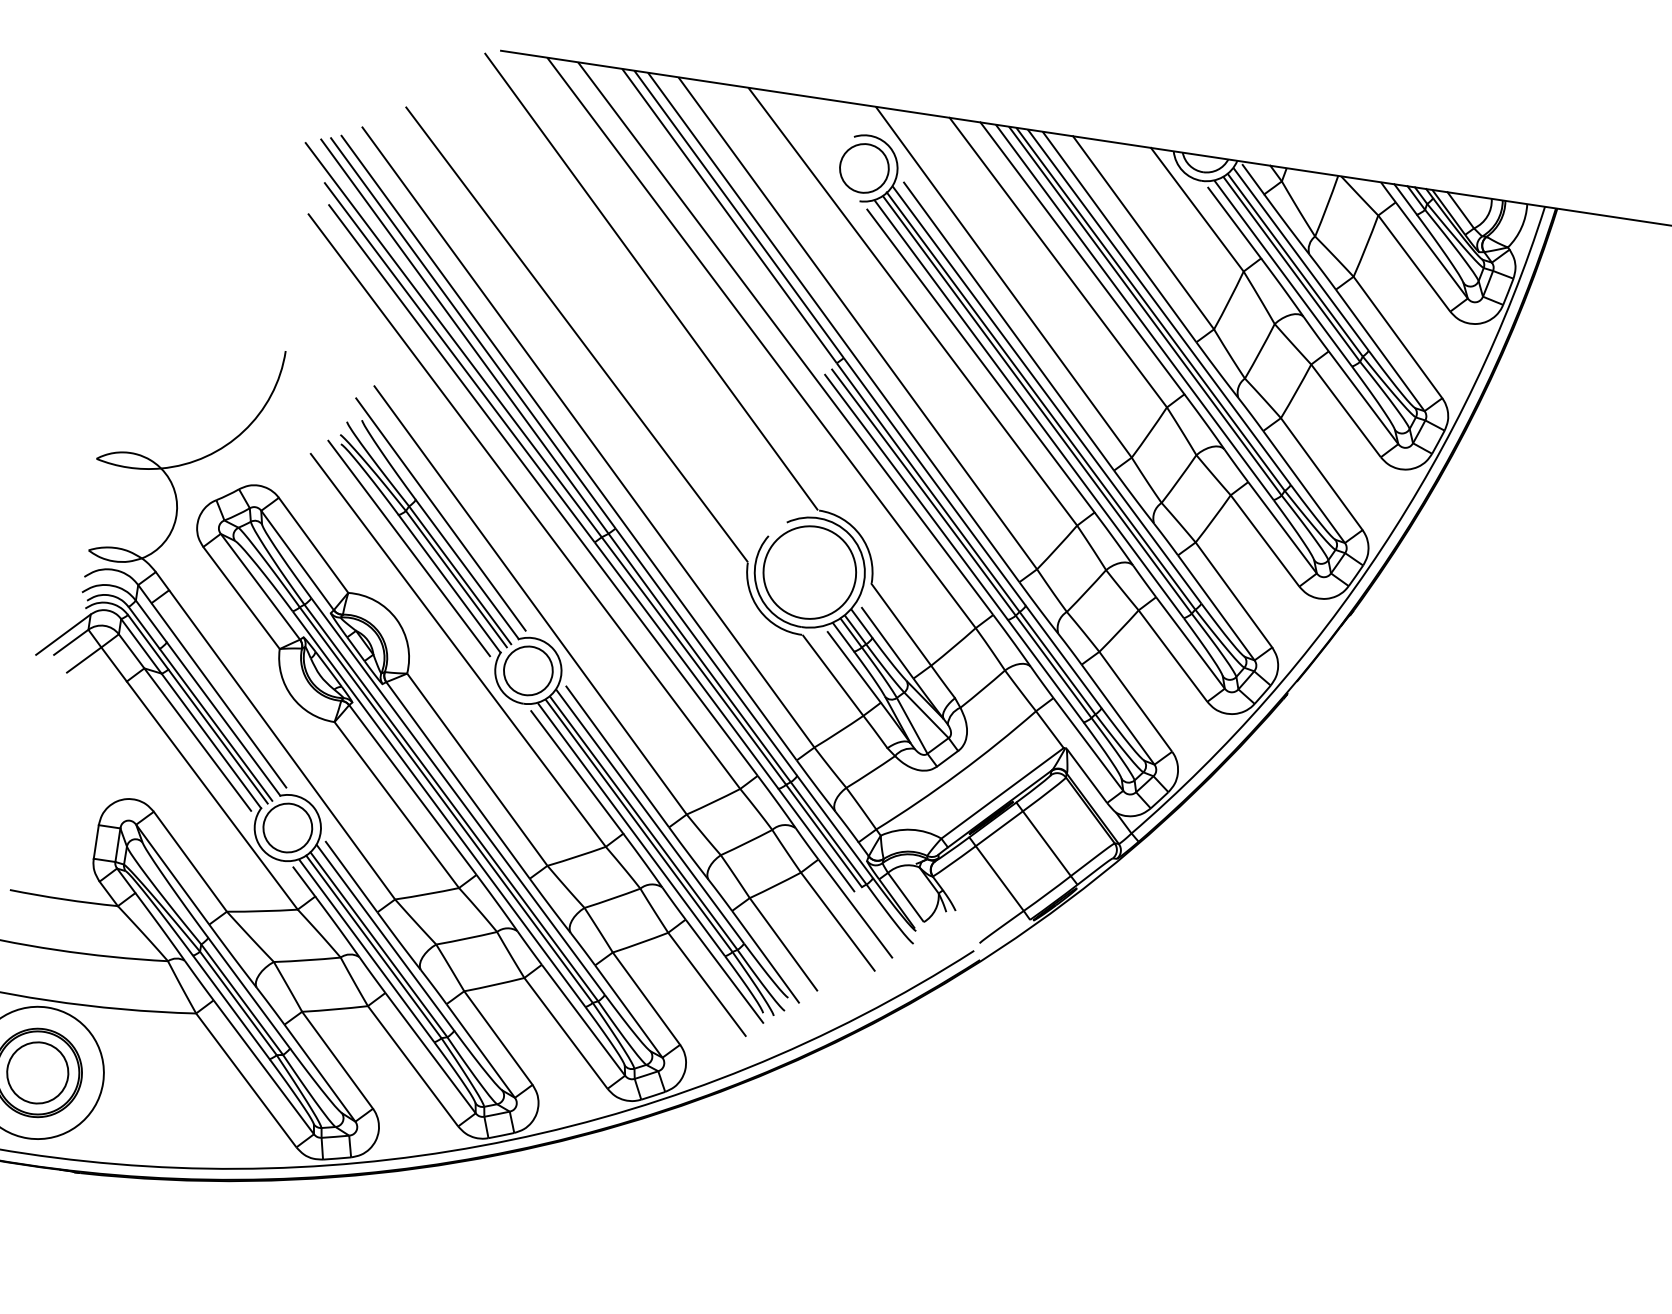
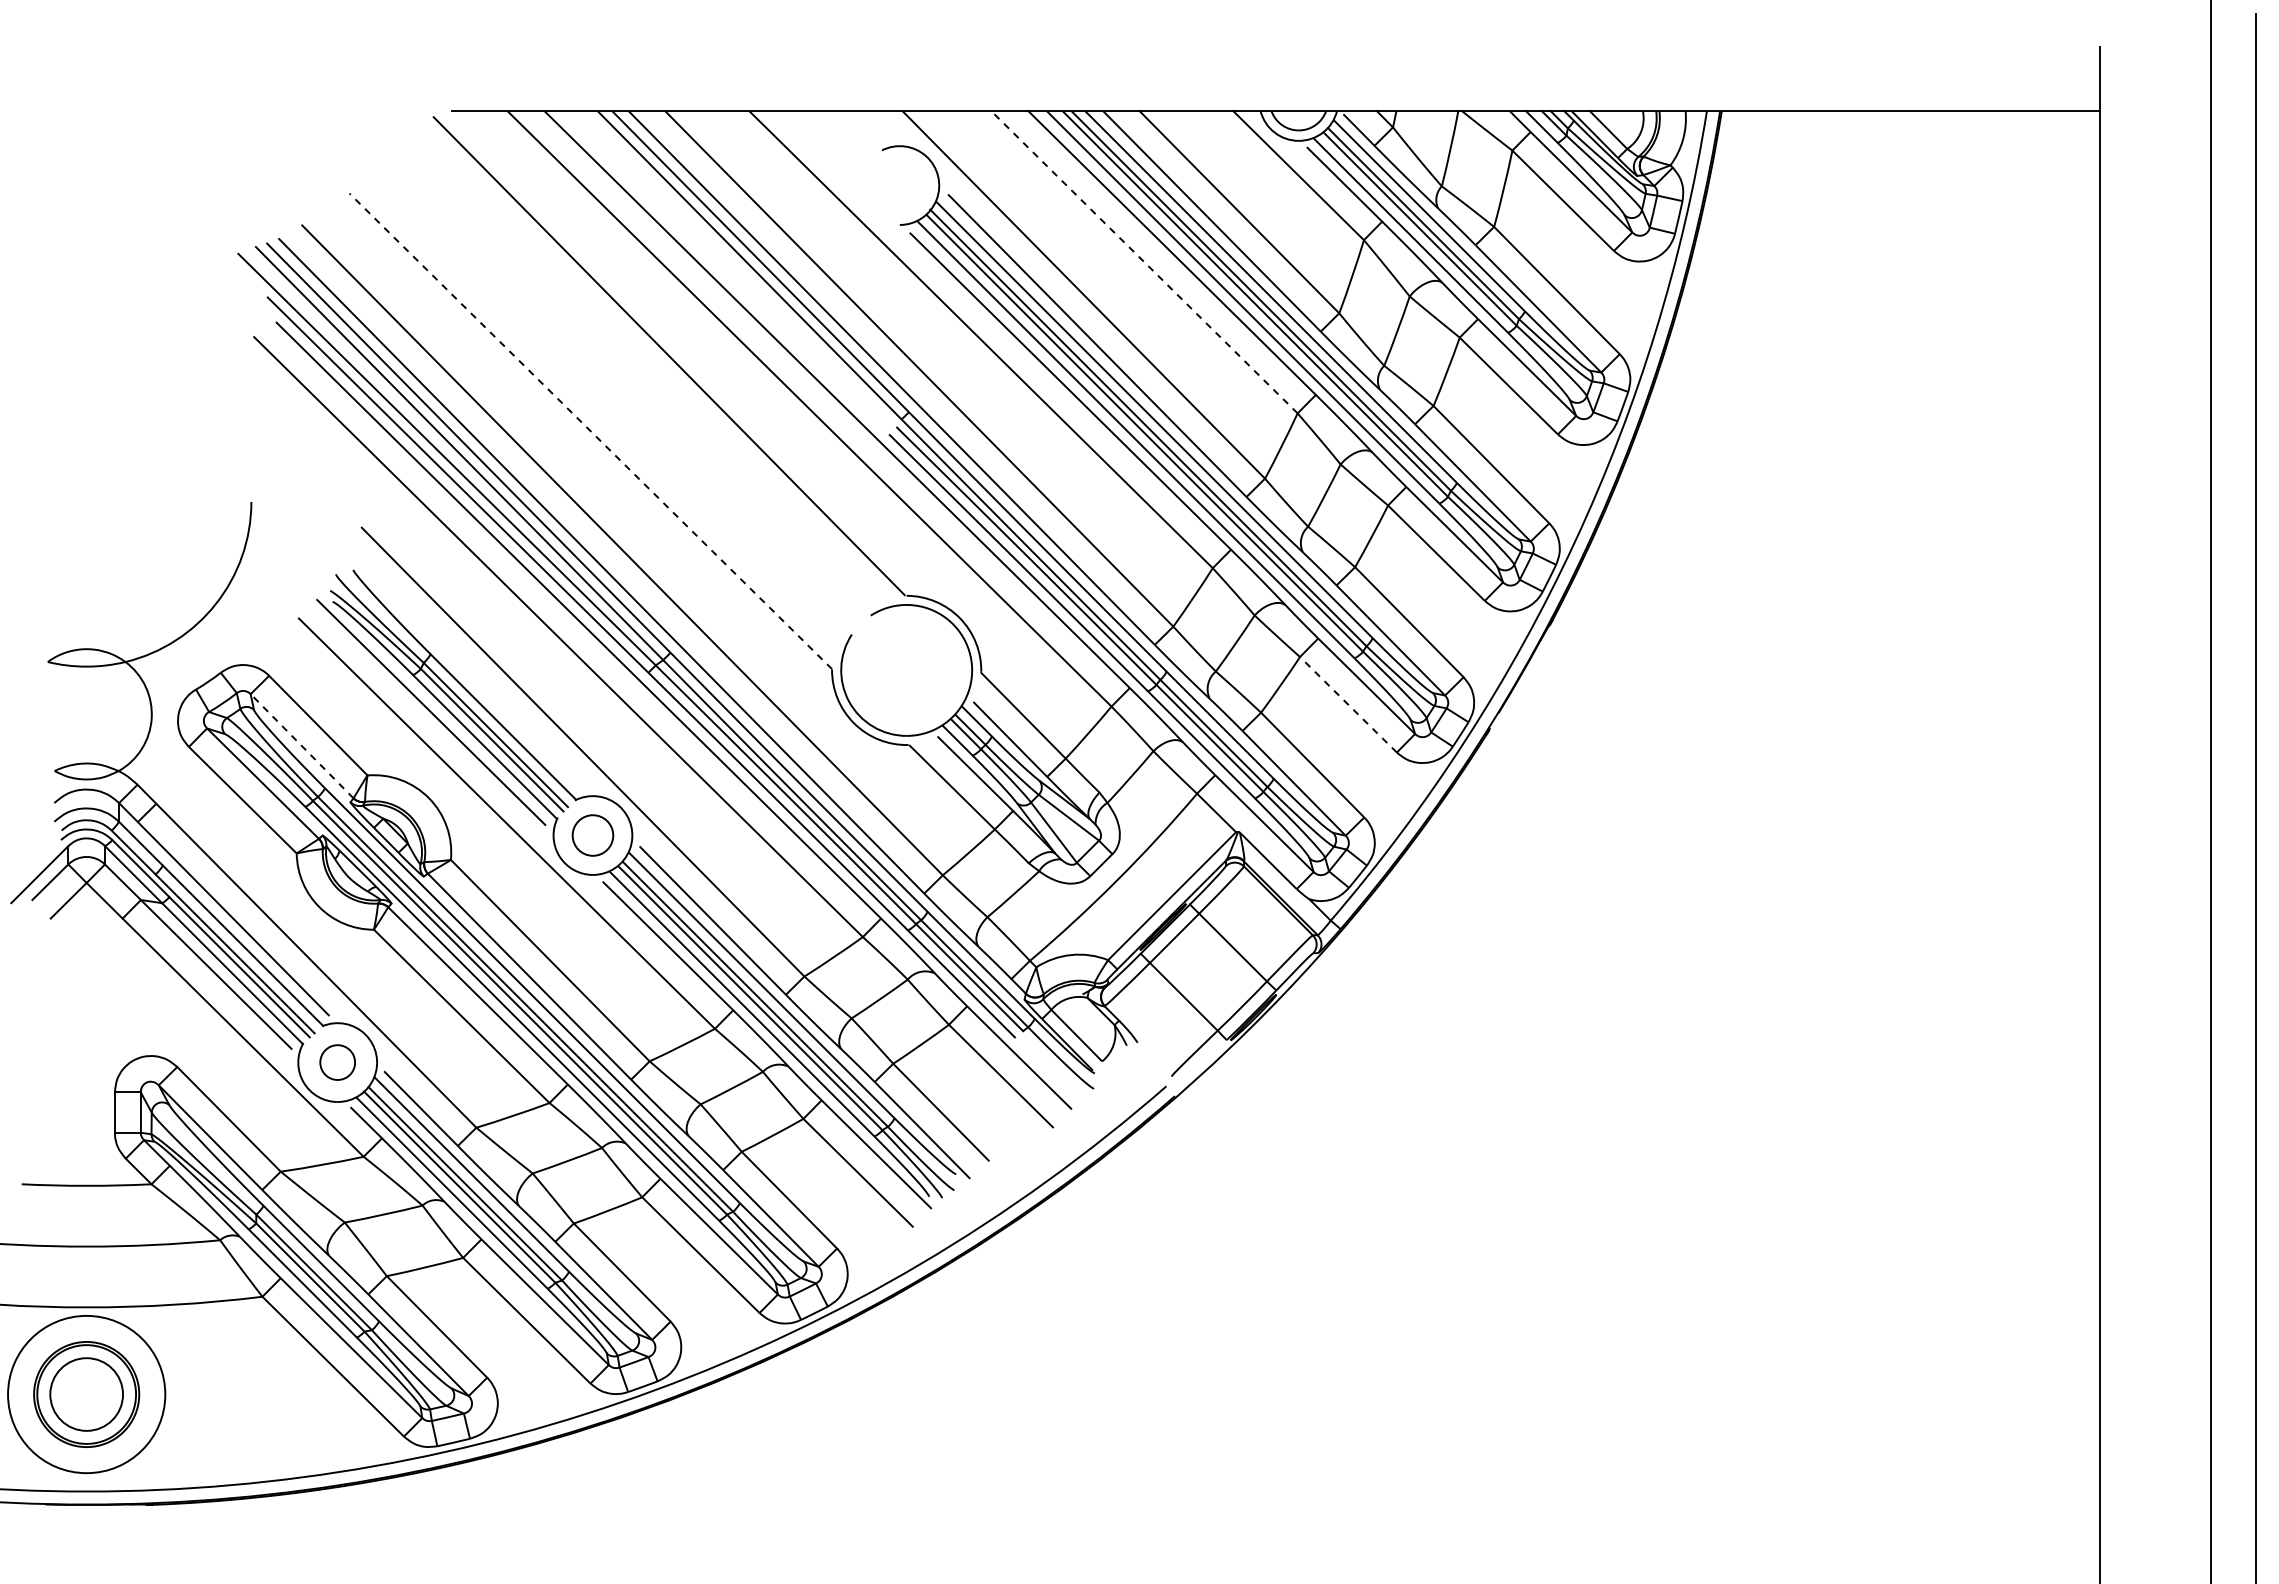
circle: (864, 168) -> (899, 185), removed
line: (1058, 262) -> (1144, 261), solid -> dashed
line: (577, 335) -> (591, 432), solid -> dashed
line: (440, 514) -> (462, 666), removed
line: (297, 560) -> (302, 746), solid -> dashed
circle: (809, 572) -> (906, 670), removed
line: (1173, 656) -> (1349, 705), solid -> dashed
circle: (528, 670) -> (592, 835), size x0.7
circle: (287, 827) -> (337, 1062), size x0.6

